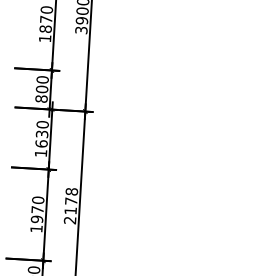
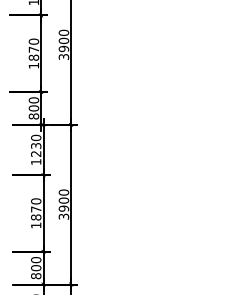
text: (41, 143) -> (36, 153), 1630 -> 1230
text: (70, 205) -> (63, 204), 2178 -> 3900
text: (37, 219) -> (36, 217), 1970 -> 1870

